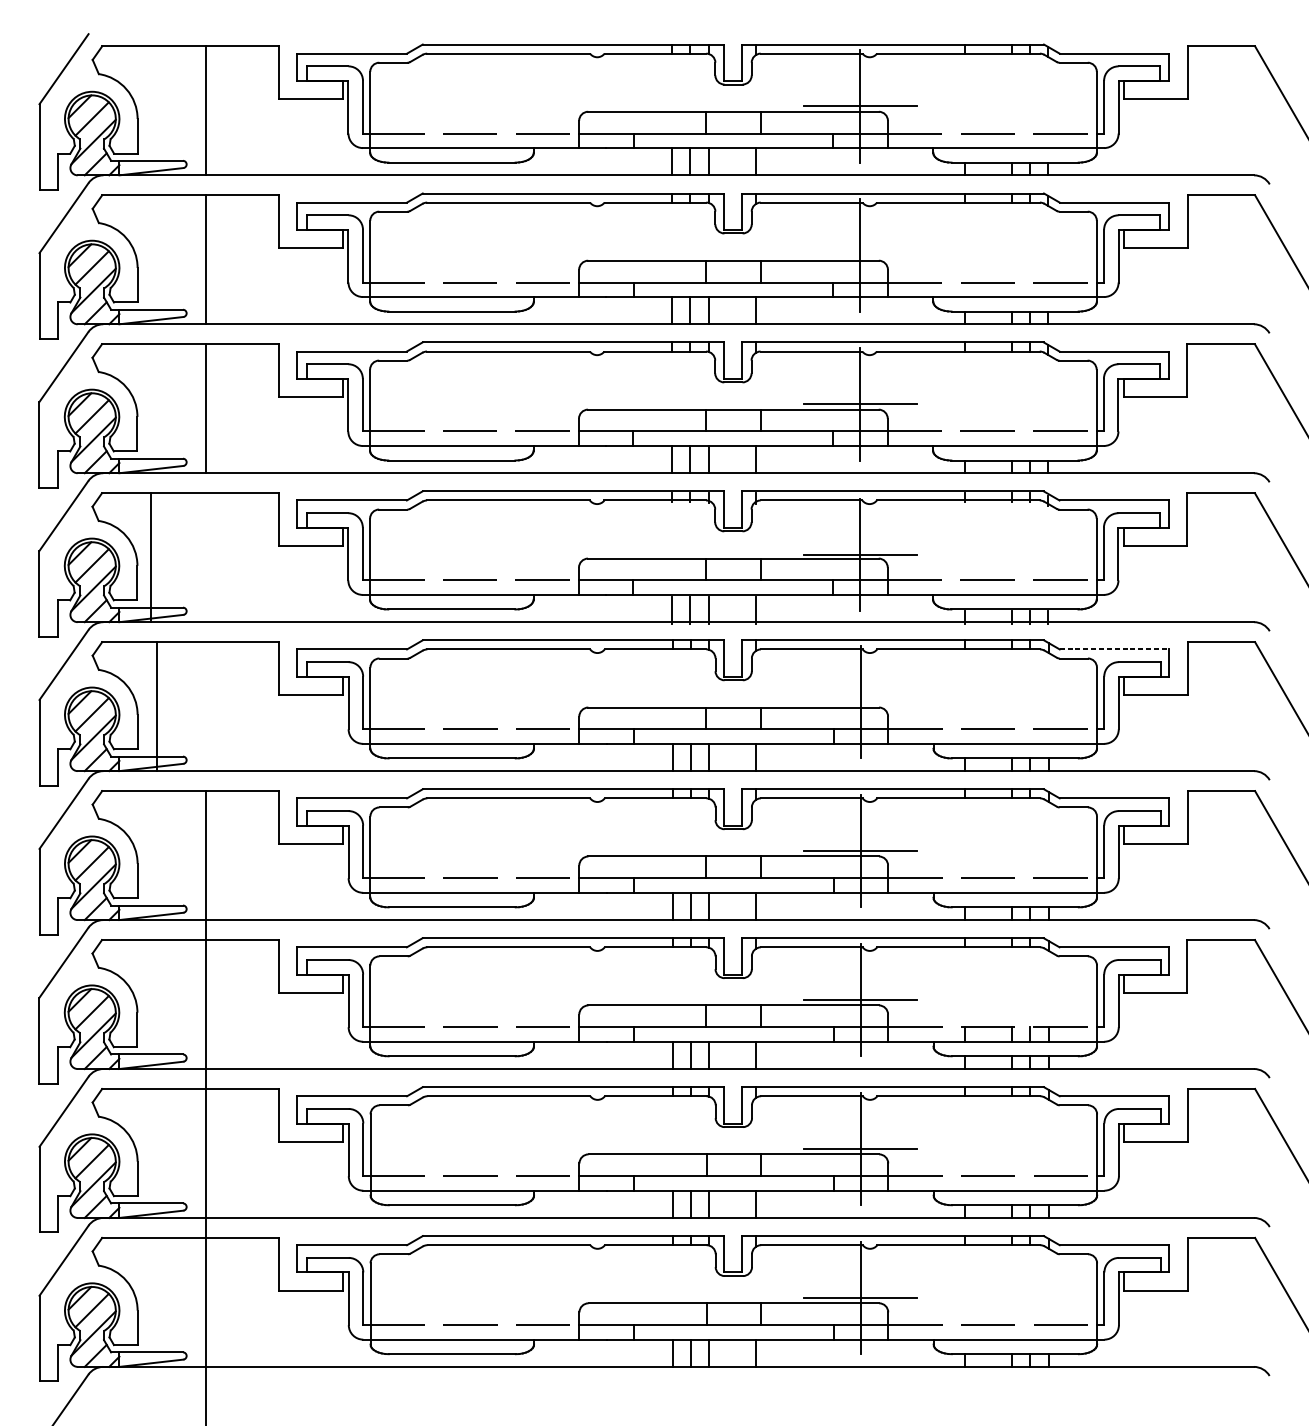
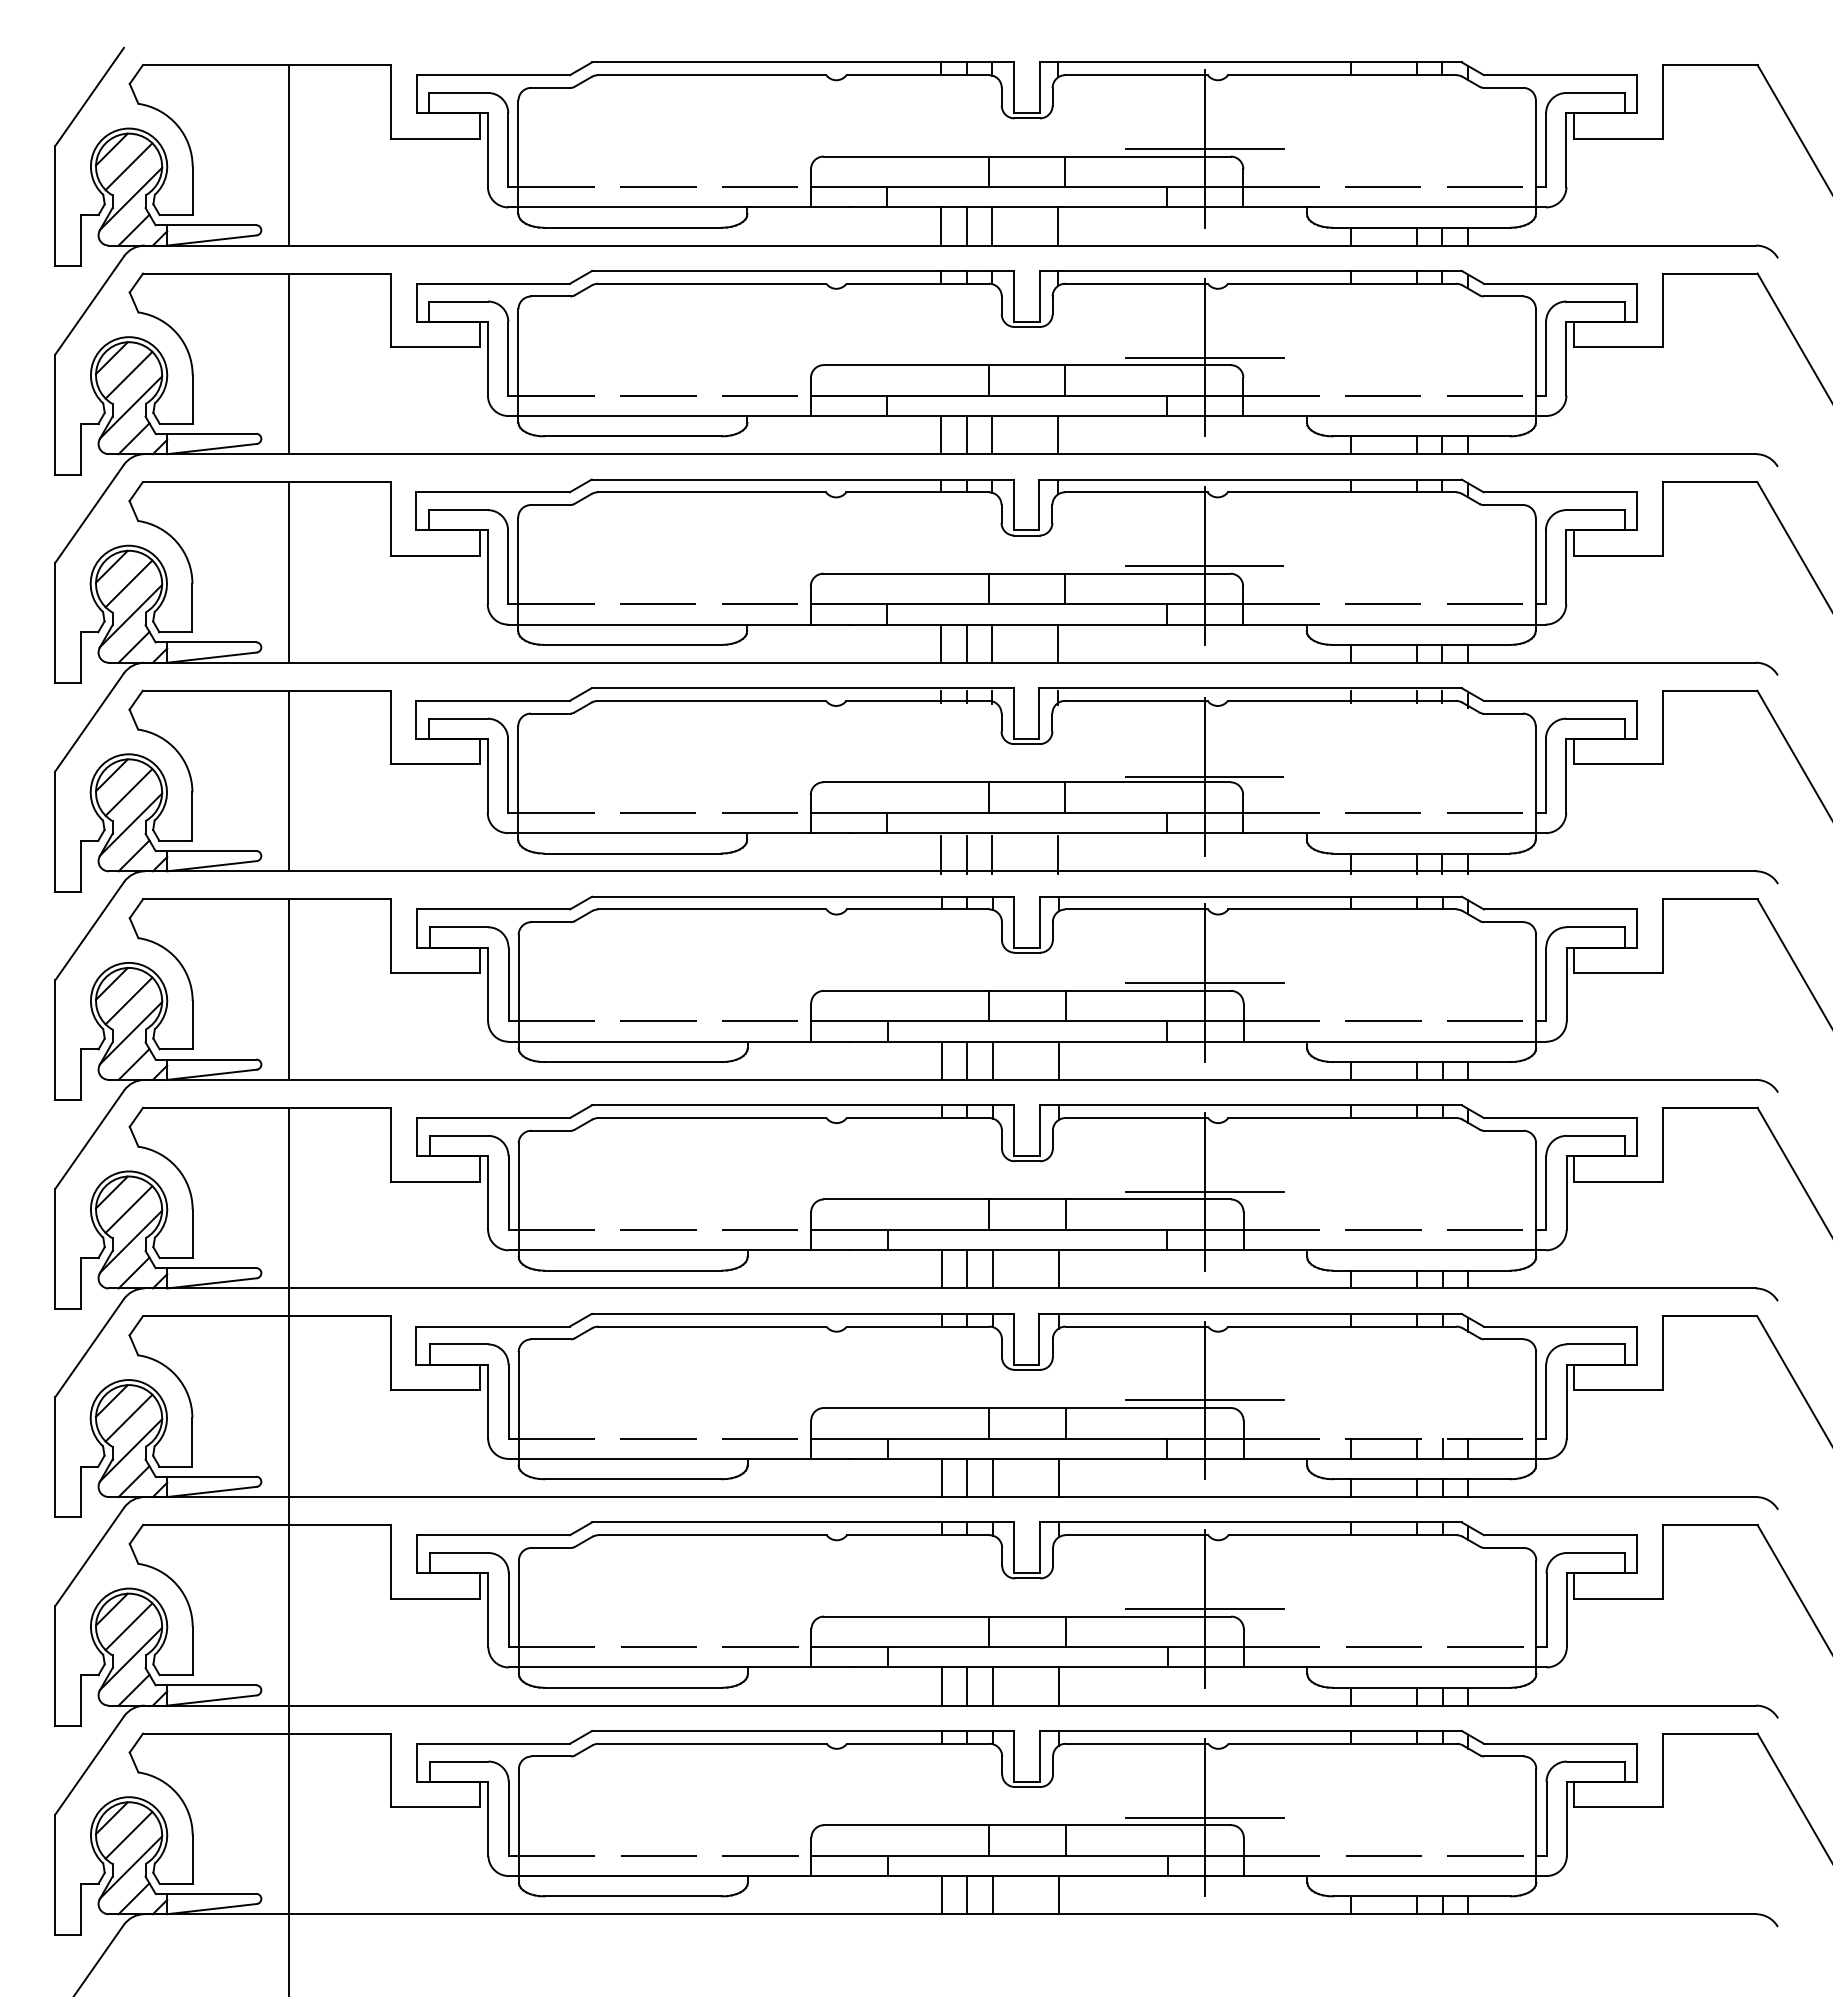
line: (860, 255) -> (1204, 357), added
line: (150, 557) -> (288, 780), moved
line: (1114, 649) -> (1560, 909), dashed -> solid
line: (860, 702) -> (1204, 983), added
line: (156, 706) -> (288, 989), moved

